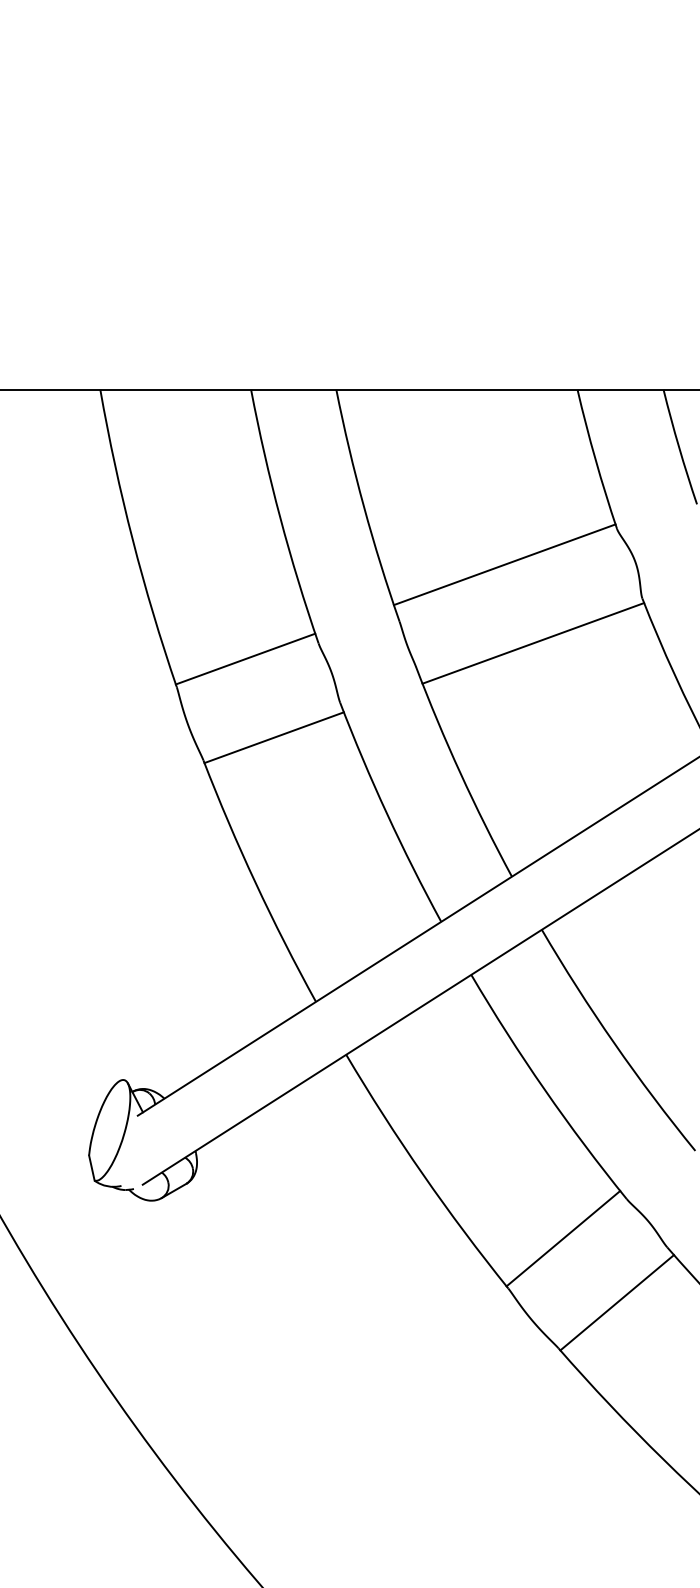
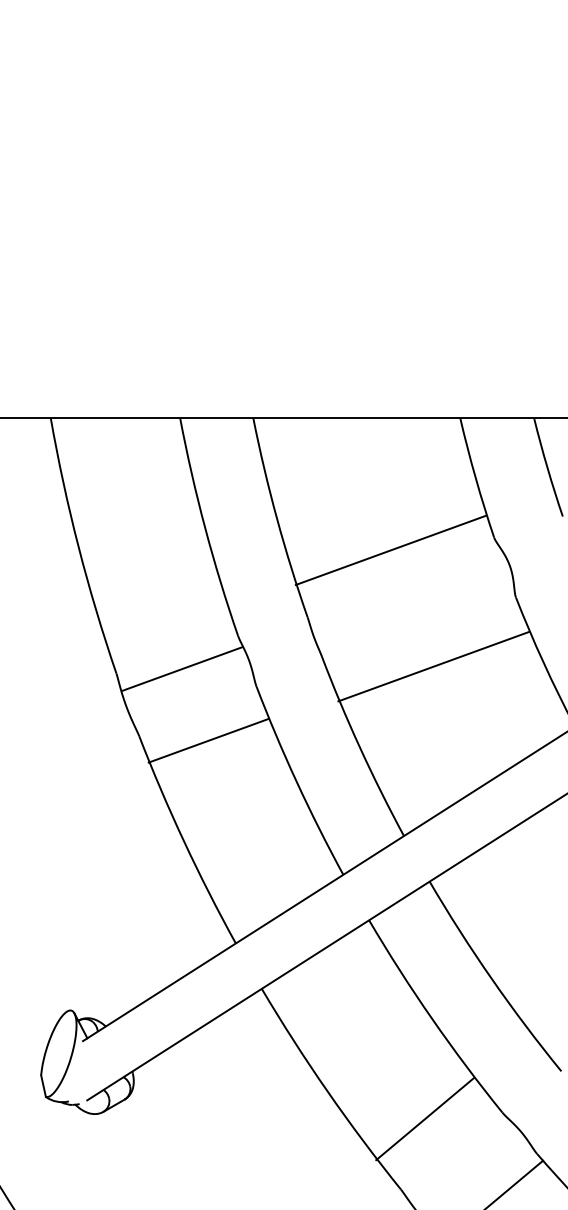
line: (504, 564) -> (390, 550), moved
line: (533, 643) -> (433, 666), moved
line: (245, 658) -> (182, 668), moved
line: (273, 737) -> (207, 740), moved
line: (563, 1238) -> (425, 1119), moved

